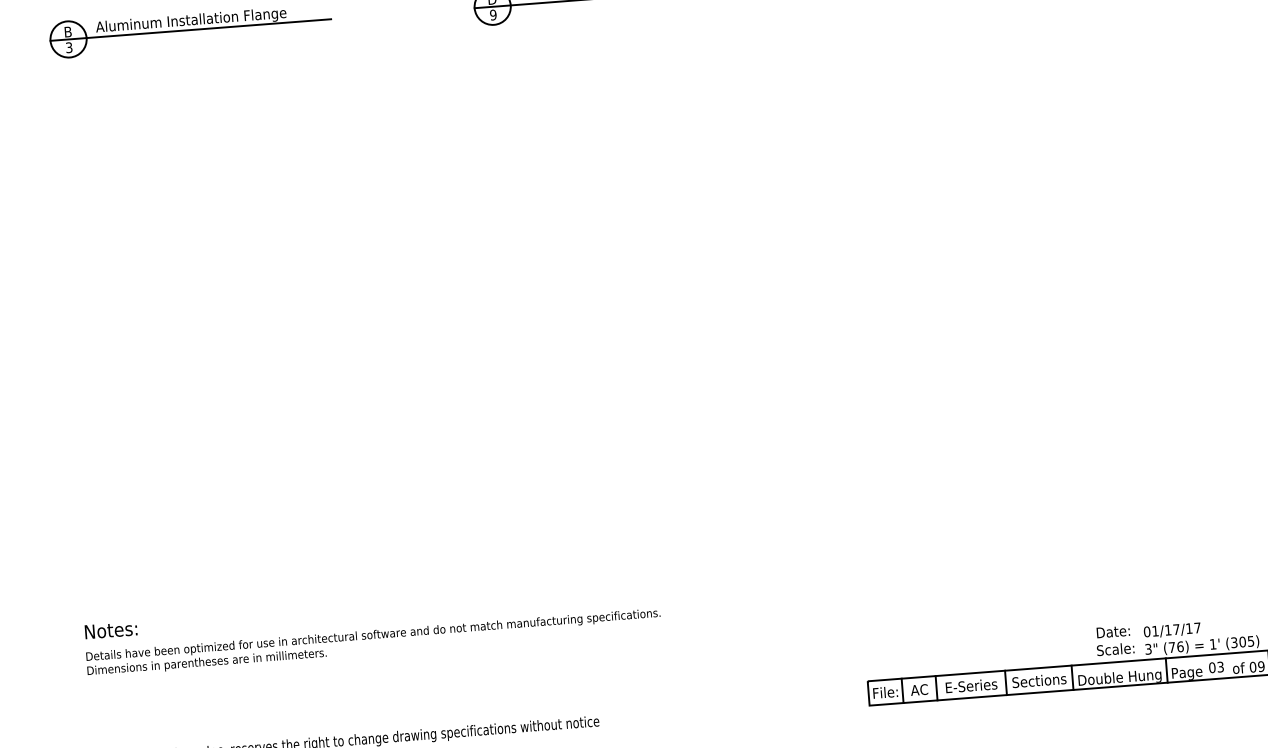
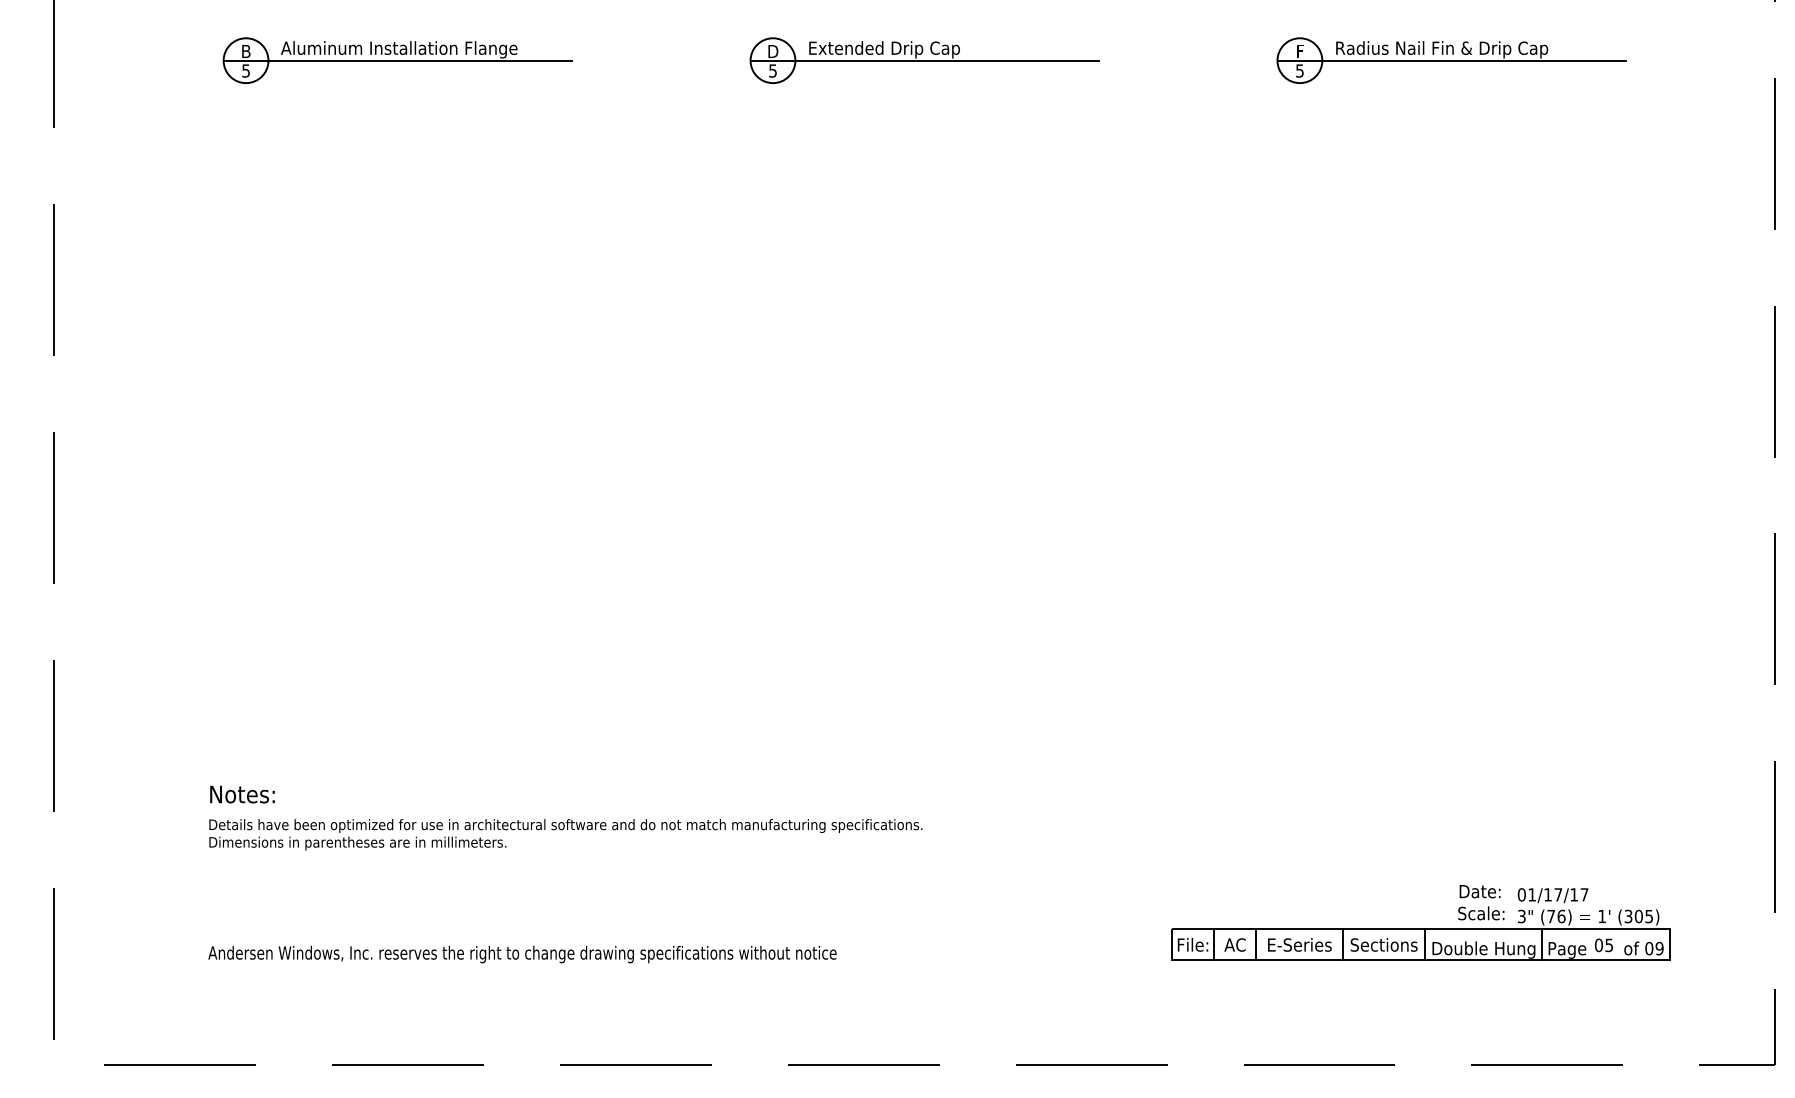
text: (493, 14) -> (773, 70), 9 -> 5
text: (68, 47) -> (245, 70), 3 -> 5
text: (1220, 666) -> (1609, 944), 03 -> 05

